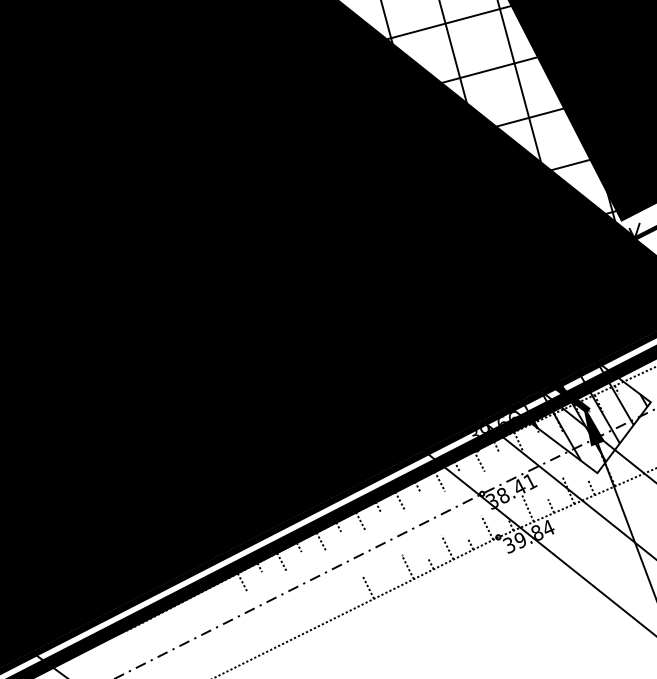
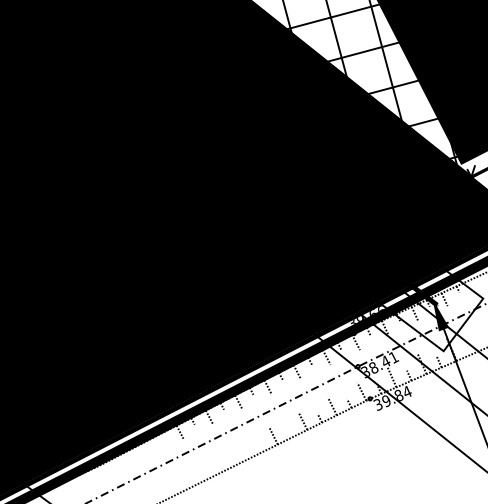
hatch: (583, 411) -> (433, 305), removed

